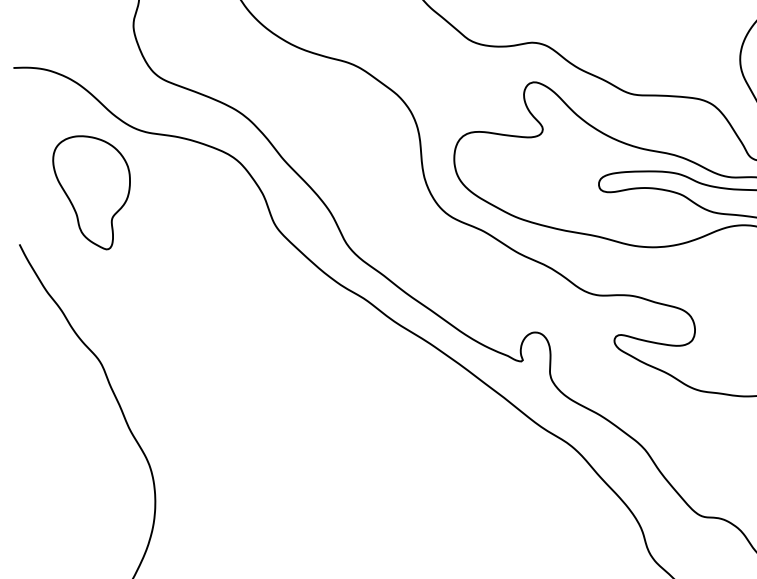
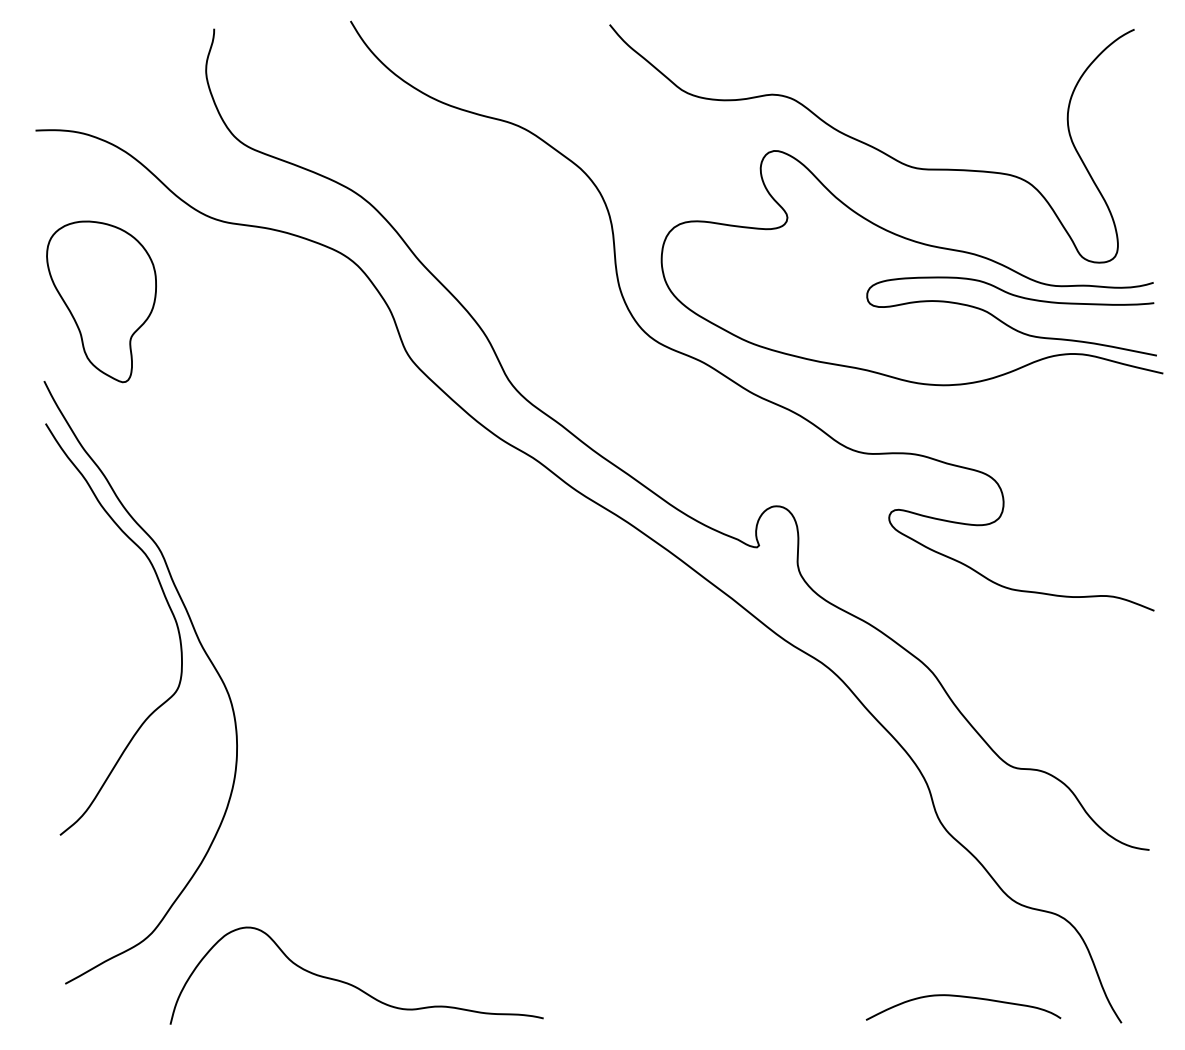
part: (91, 192) -> (101, 301), moved
curve: (107, 405) -> (169, 609), added

